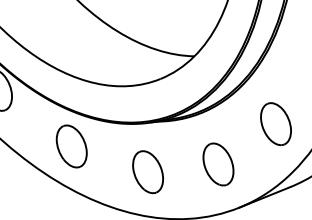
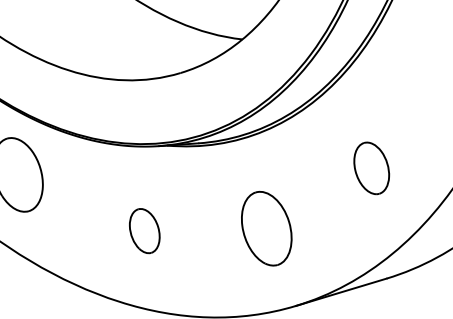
part: (275, 123) -> (370, 167), size x0.7
part: (147, 172) -> (143, 231), size x0.6

